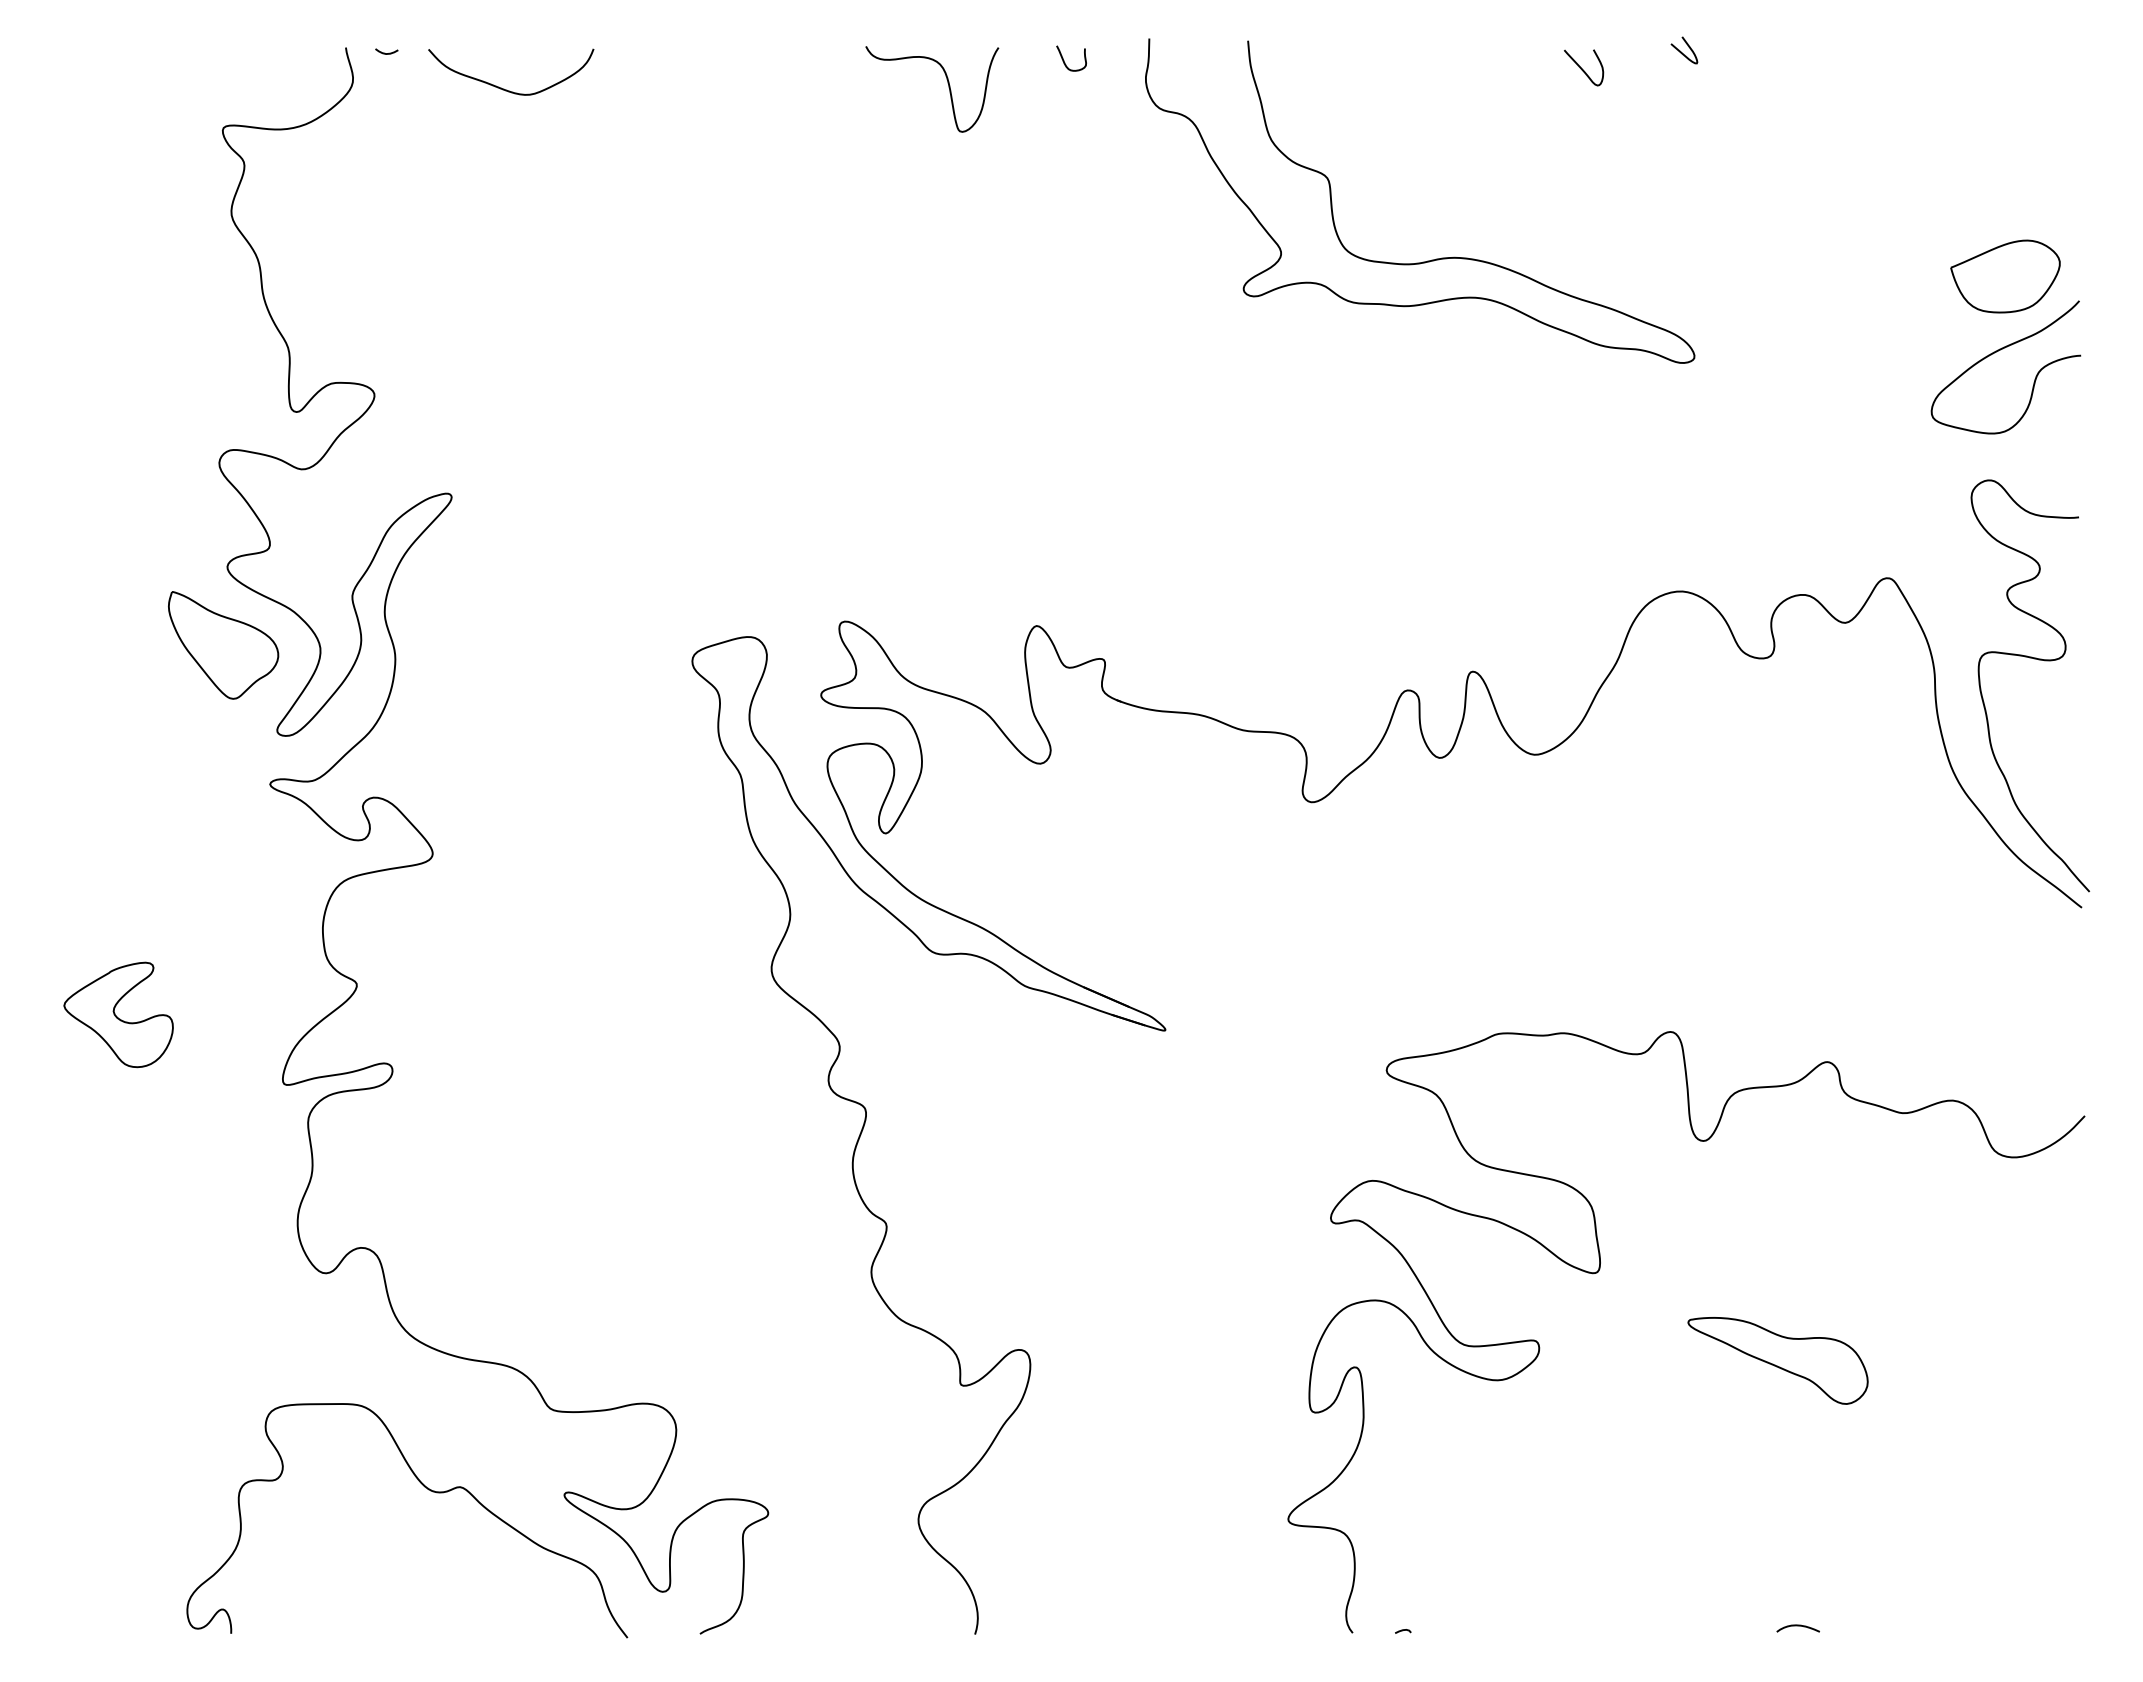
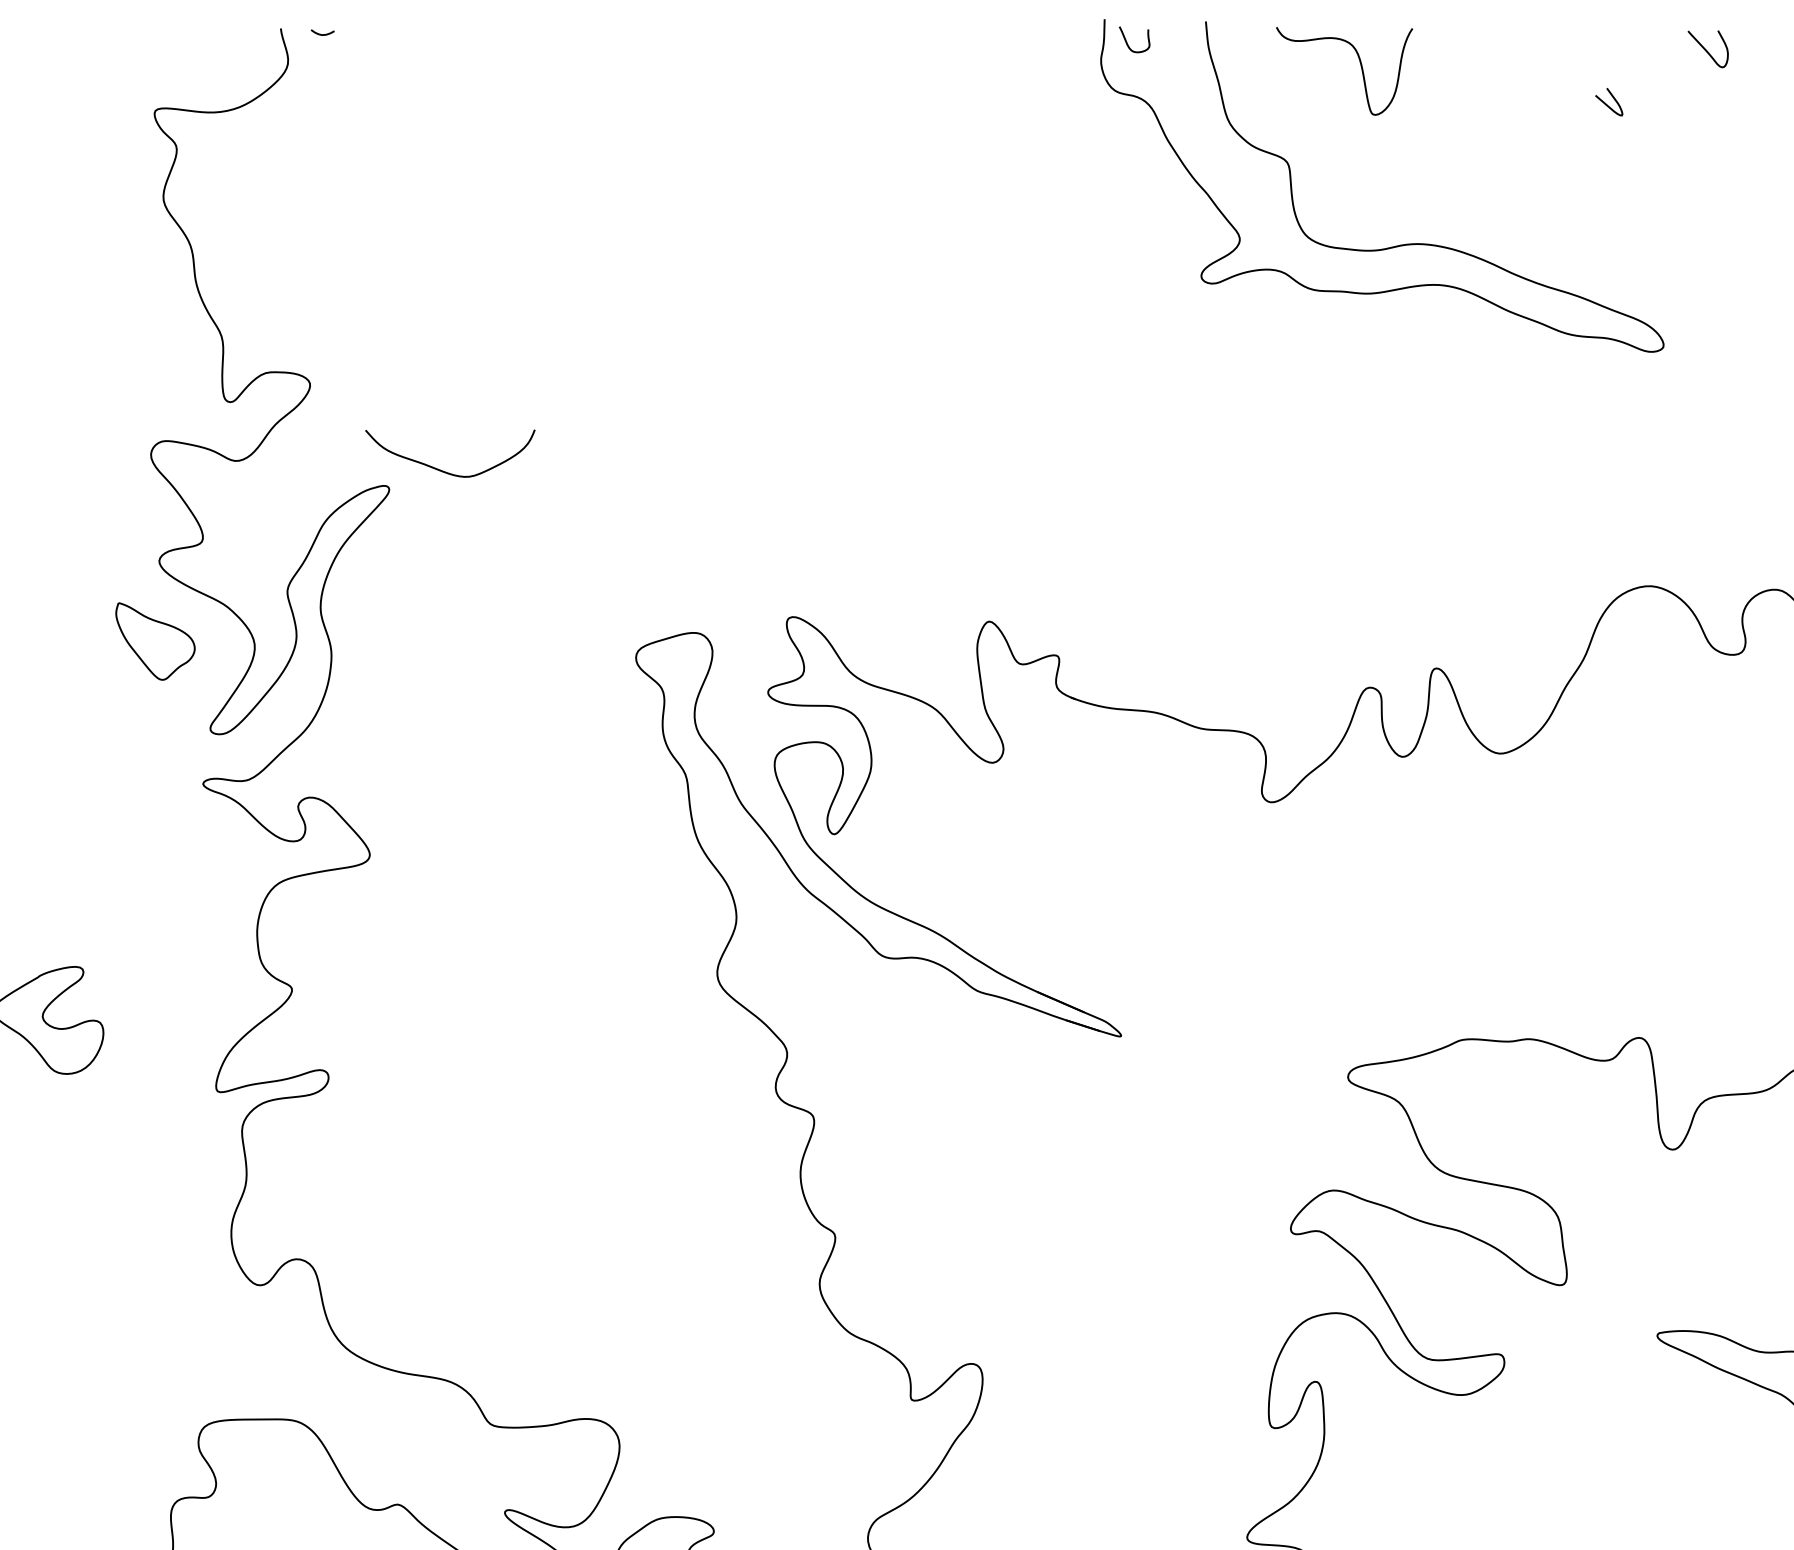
curve: (1682, 52) -> (1607, 104), moved
curve: (1065, 62) -> (1128, 43), moved
curve: (1582, 68) -> (1706, 49), moved
curve: (948, 87) -> (1361, 69), moved
curve: (504, 88) -> (443, 470), moved
part: (223, 645) -> (155, 641), size x0.7

